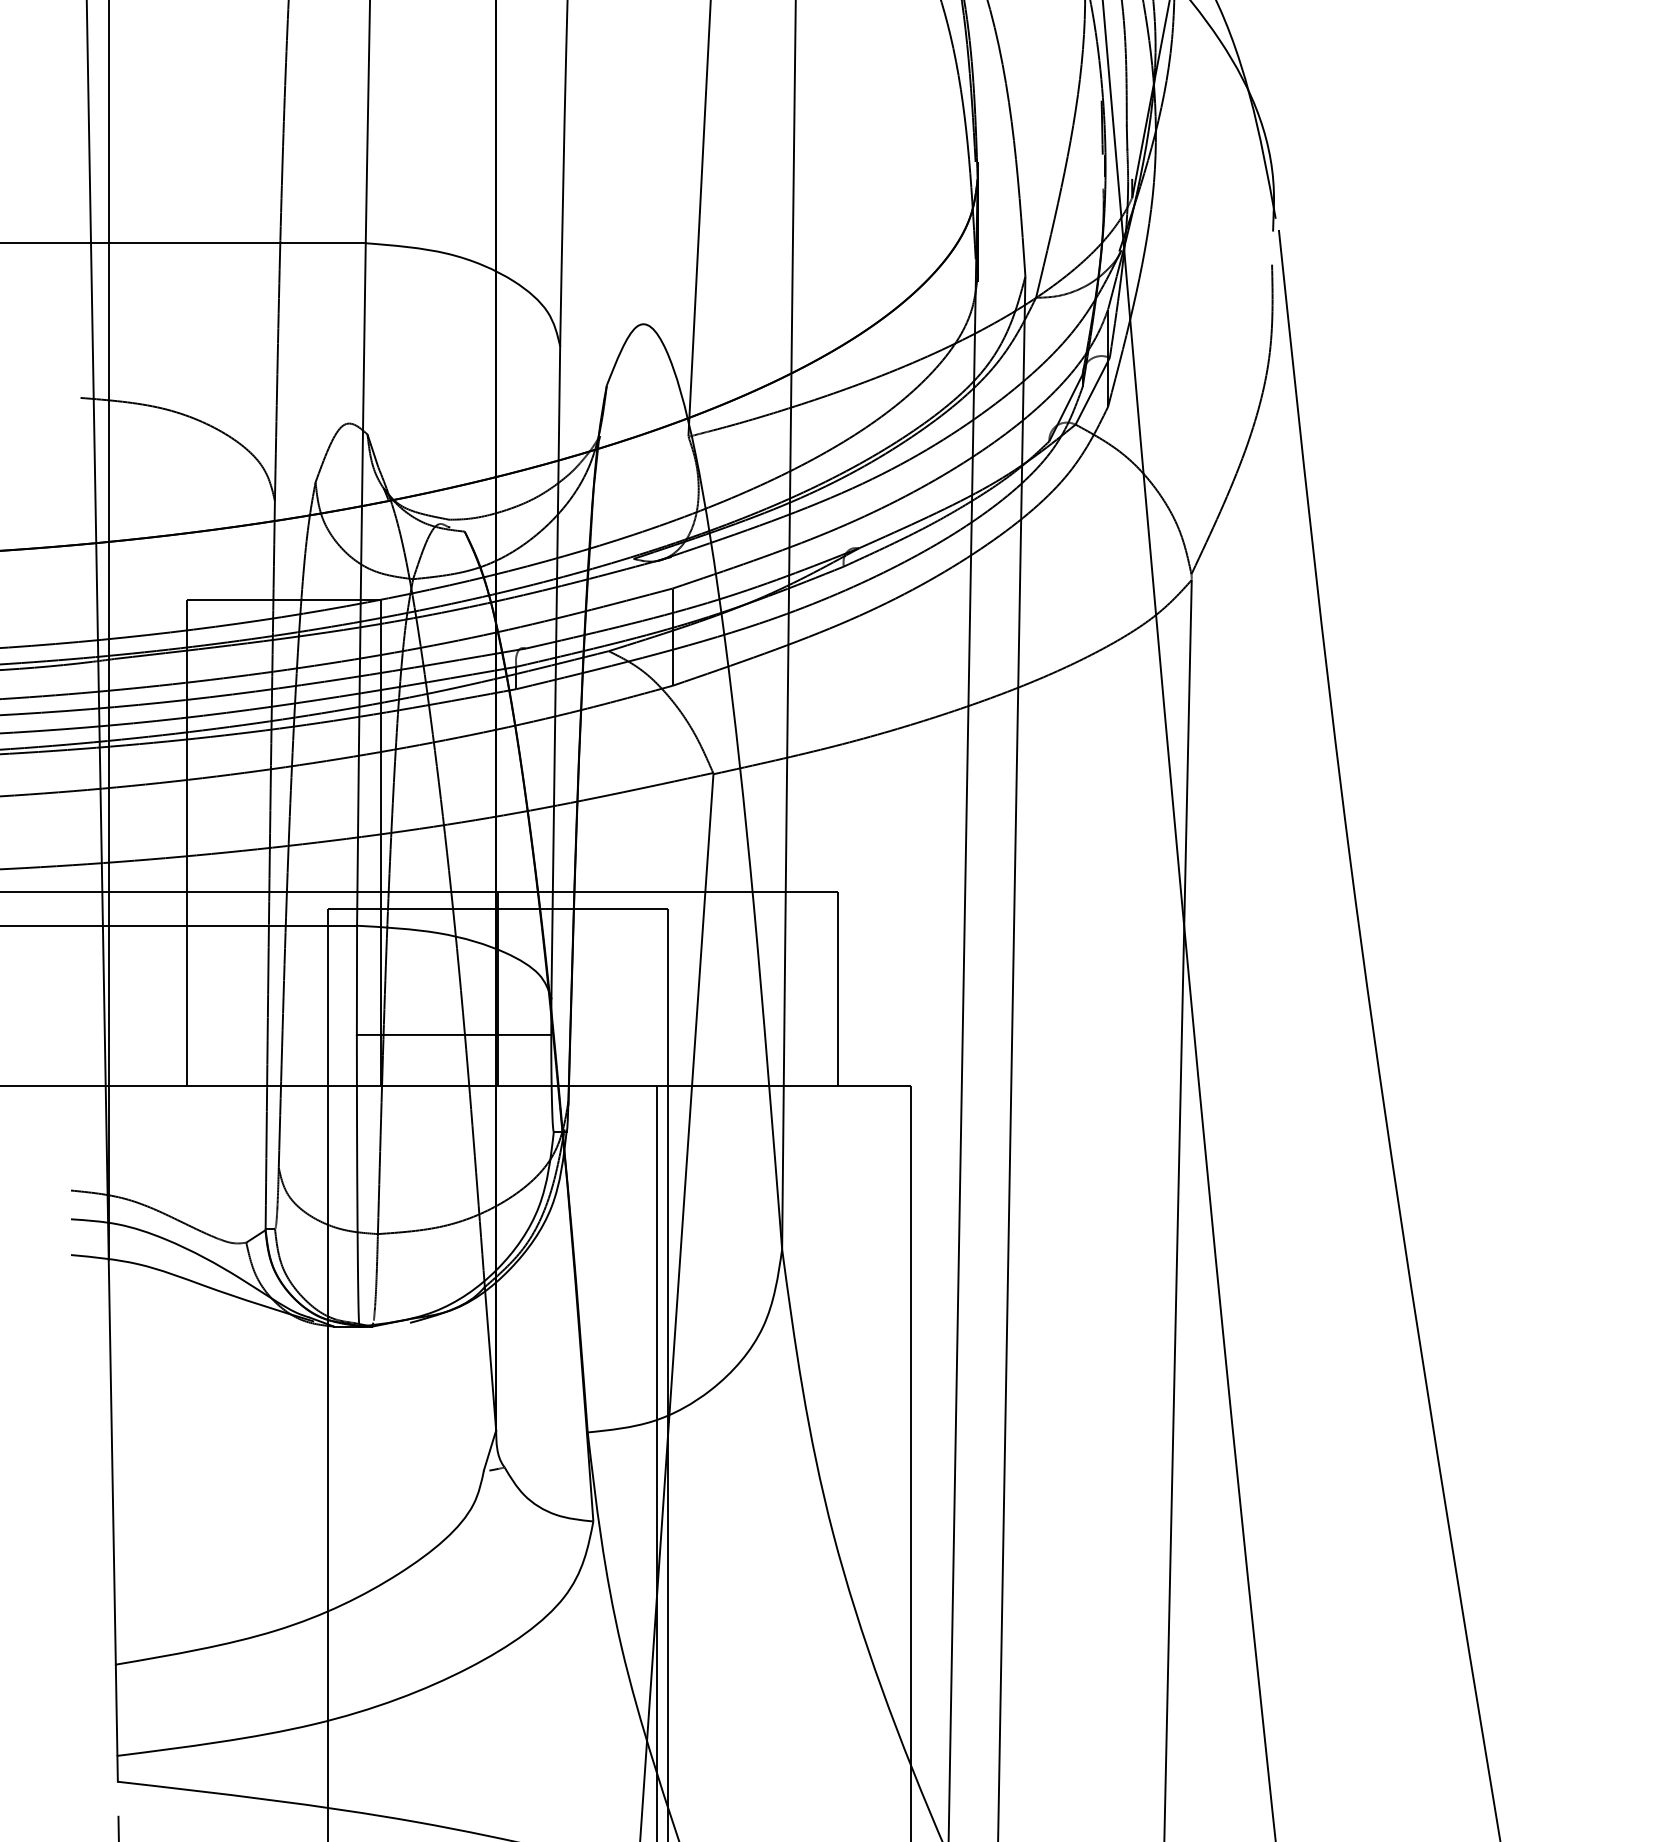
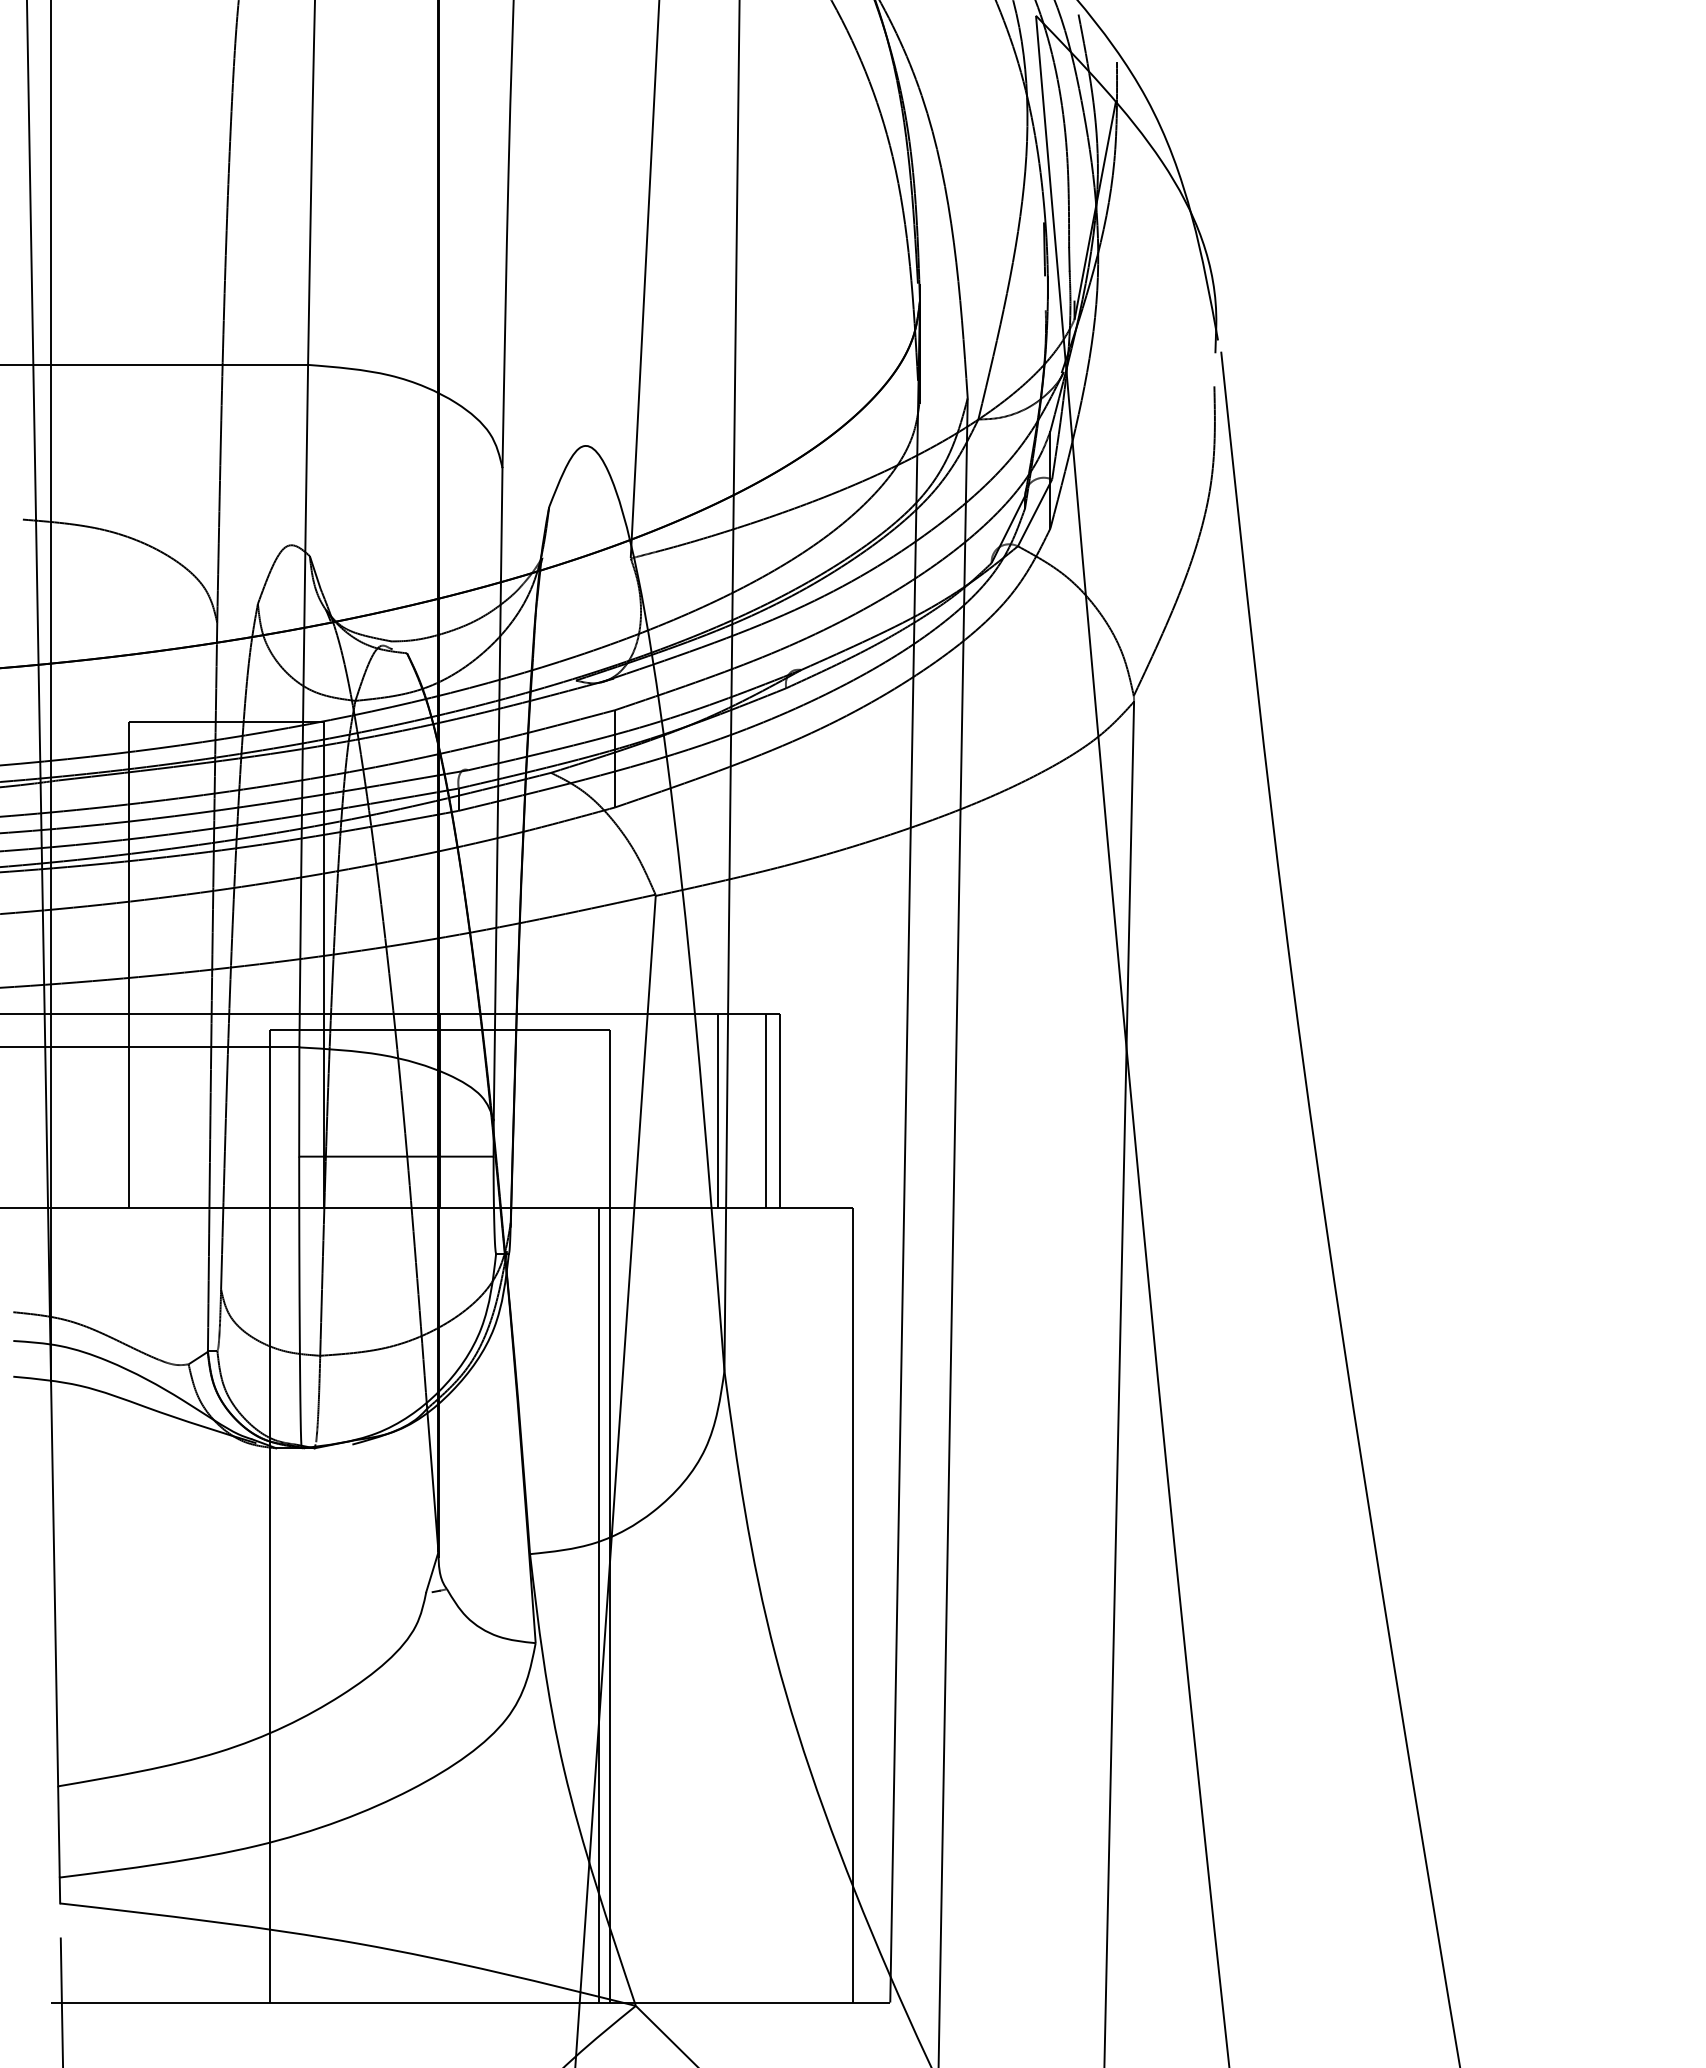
line: (776, 988) -> (718, 1110), added
line: (824, 988) -> (766, 1110), added

